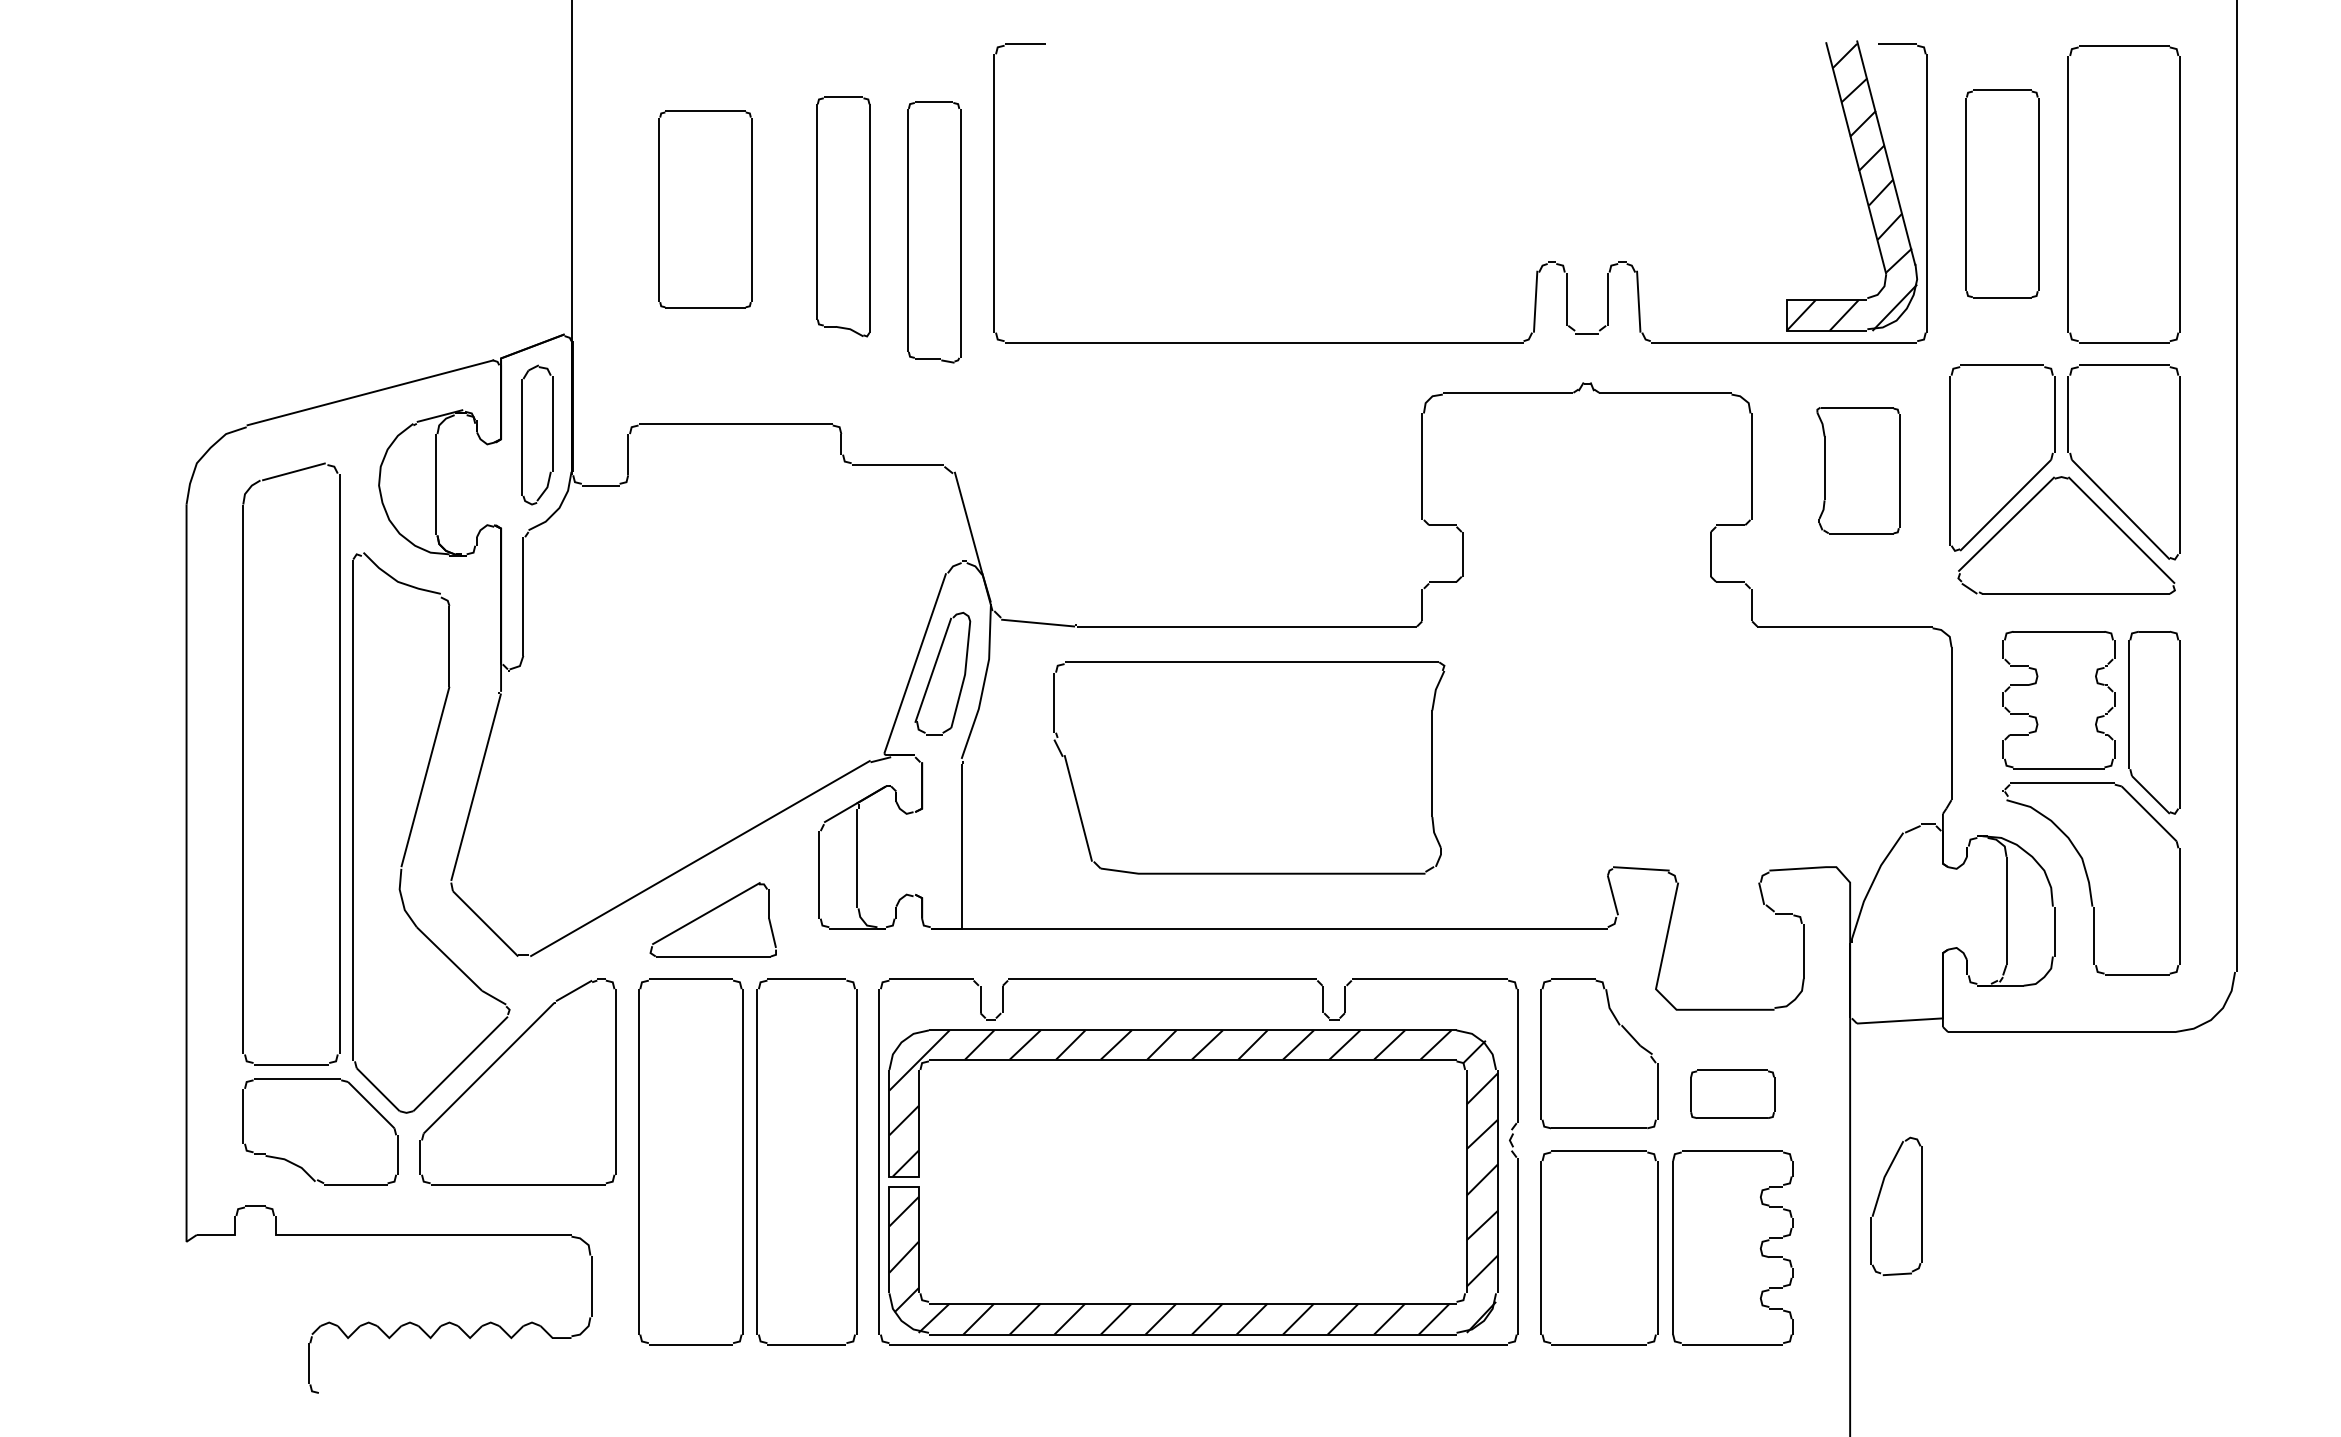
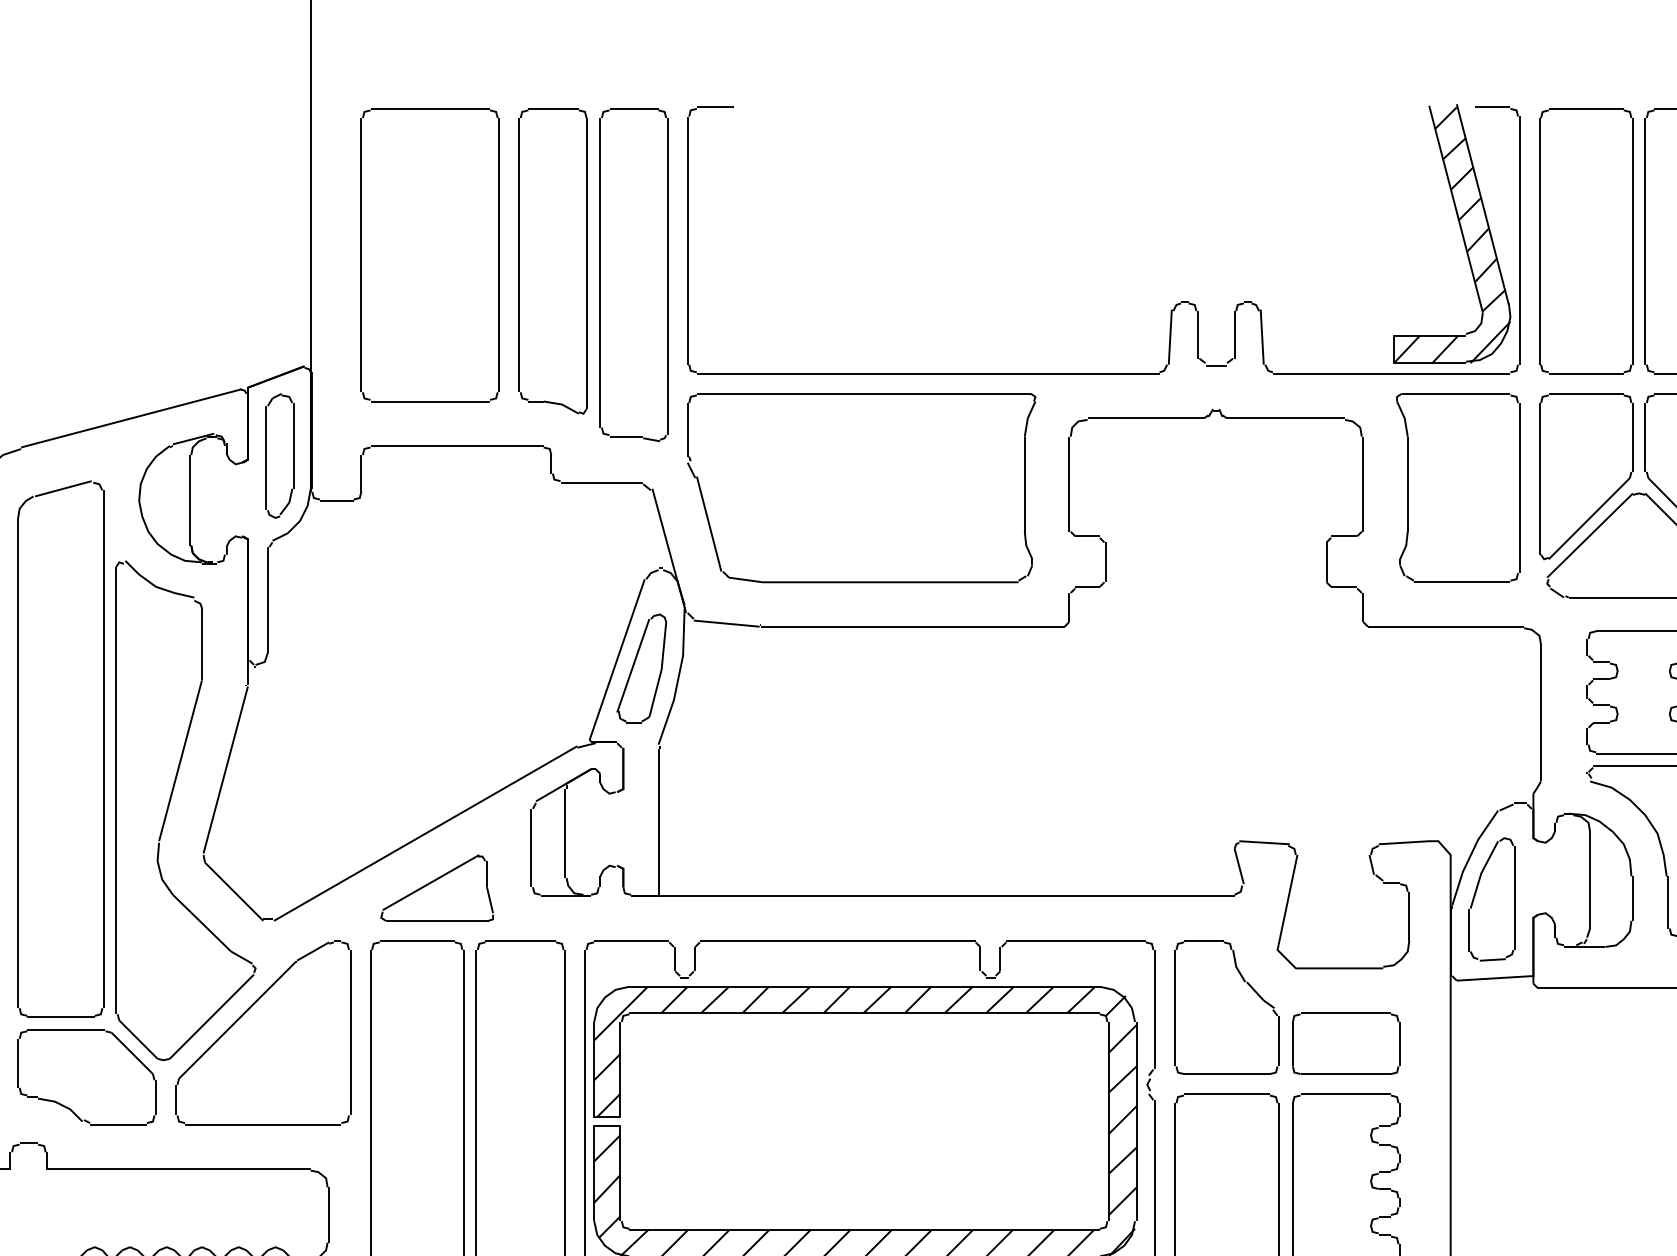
part: (2002, 194) -> (1586, 241), size x1.43
part: (705, 209) -> (430, 254), size x1.67
part: (842, 216) -> (552, 261), size x1.43
part: (933, 232) -> (633, 275), size x1.43
part: (1858, 470) -> (1458, 487), size x1.67
part: (1249, 662) -> (861, 393), moved
part: (1732, 1094) -> (1345, 1043), size x1.43
part: (1878, 1201) -> (1475, 895), moved

